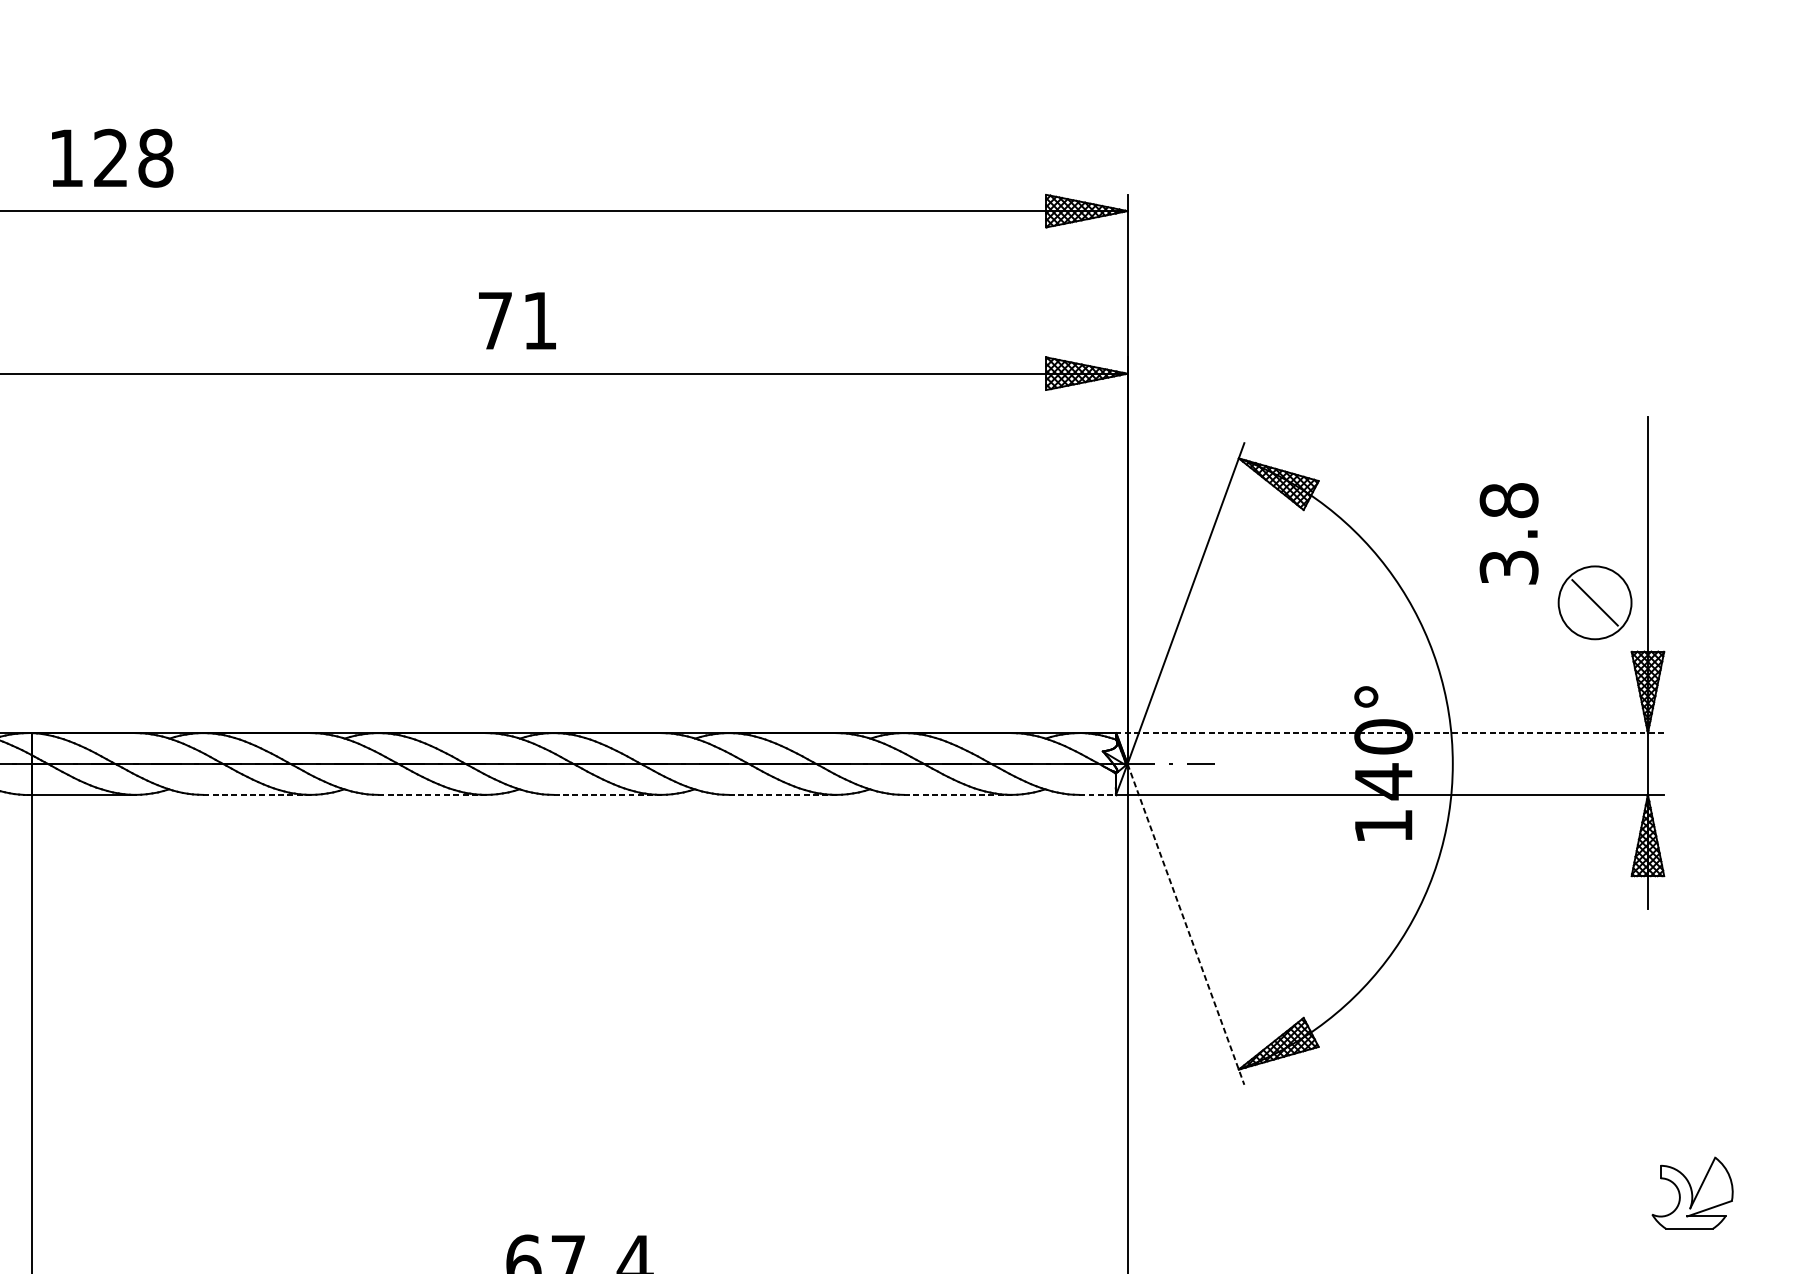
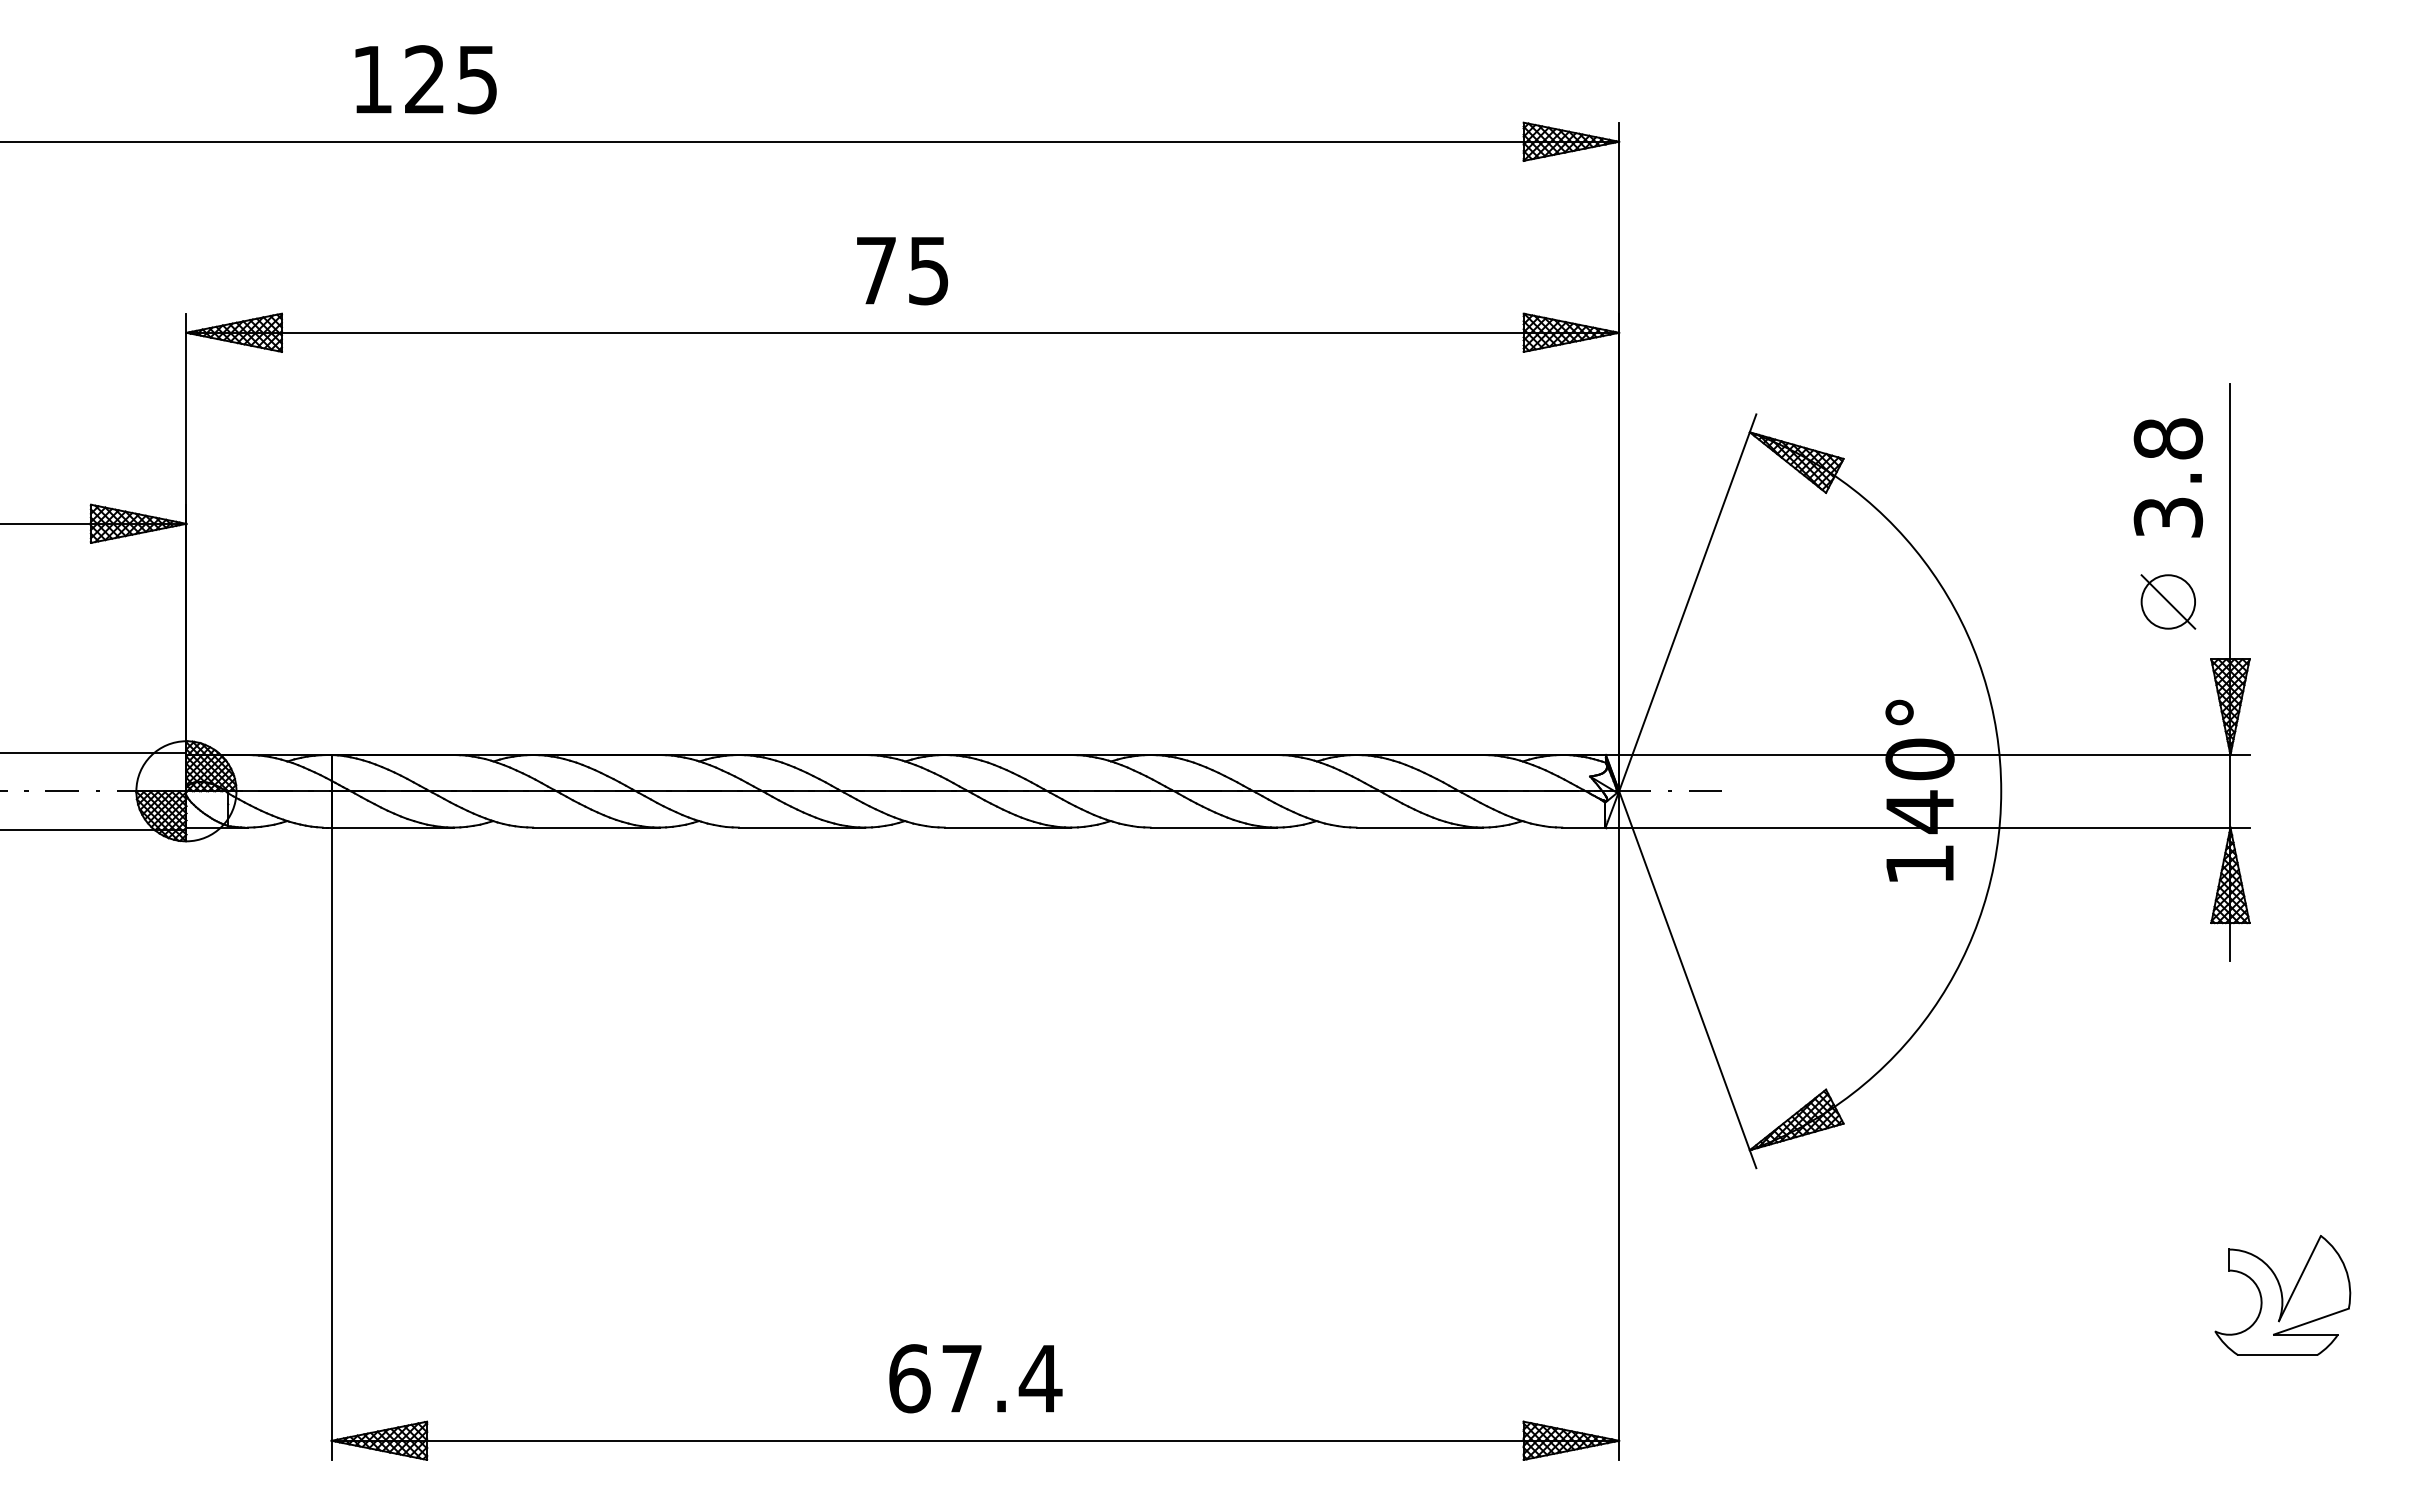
text: (155, 158) -> (477, 79), 128 -> 125
text: (539, 321) -> (928, 271), 71 -> 75
text: (1508, 533) -> (2167, 477), moved
circle: (1595, 602) -> (2168, 601), size x0.62
line: (1390, 733) -> (1927, 755), dashed -> solid
line: (257, 794) -> (596, 827), dashed -> solid
line: (432, 794) -> (802, 827), dashed -> solid
line: (607, 794) -> (1008, 827), dashed -> solid
line: (783, 794) -> (1214, 827), dashed -> solid
line: (958, 794) -> (1420, 827), dashed -> solid
line: (1097, 794) -> (1583, 827), dashed -> solid
line: (1185, 924) -> (1687, 979), dashed -> solid
part: (1692, 1193) -> (2282, 1295), size x1.43

